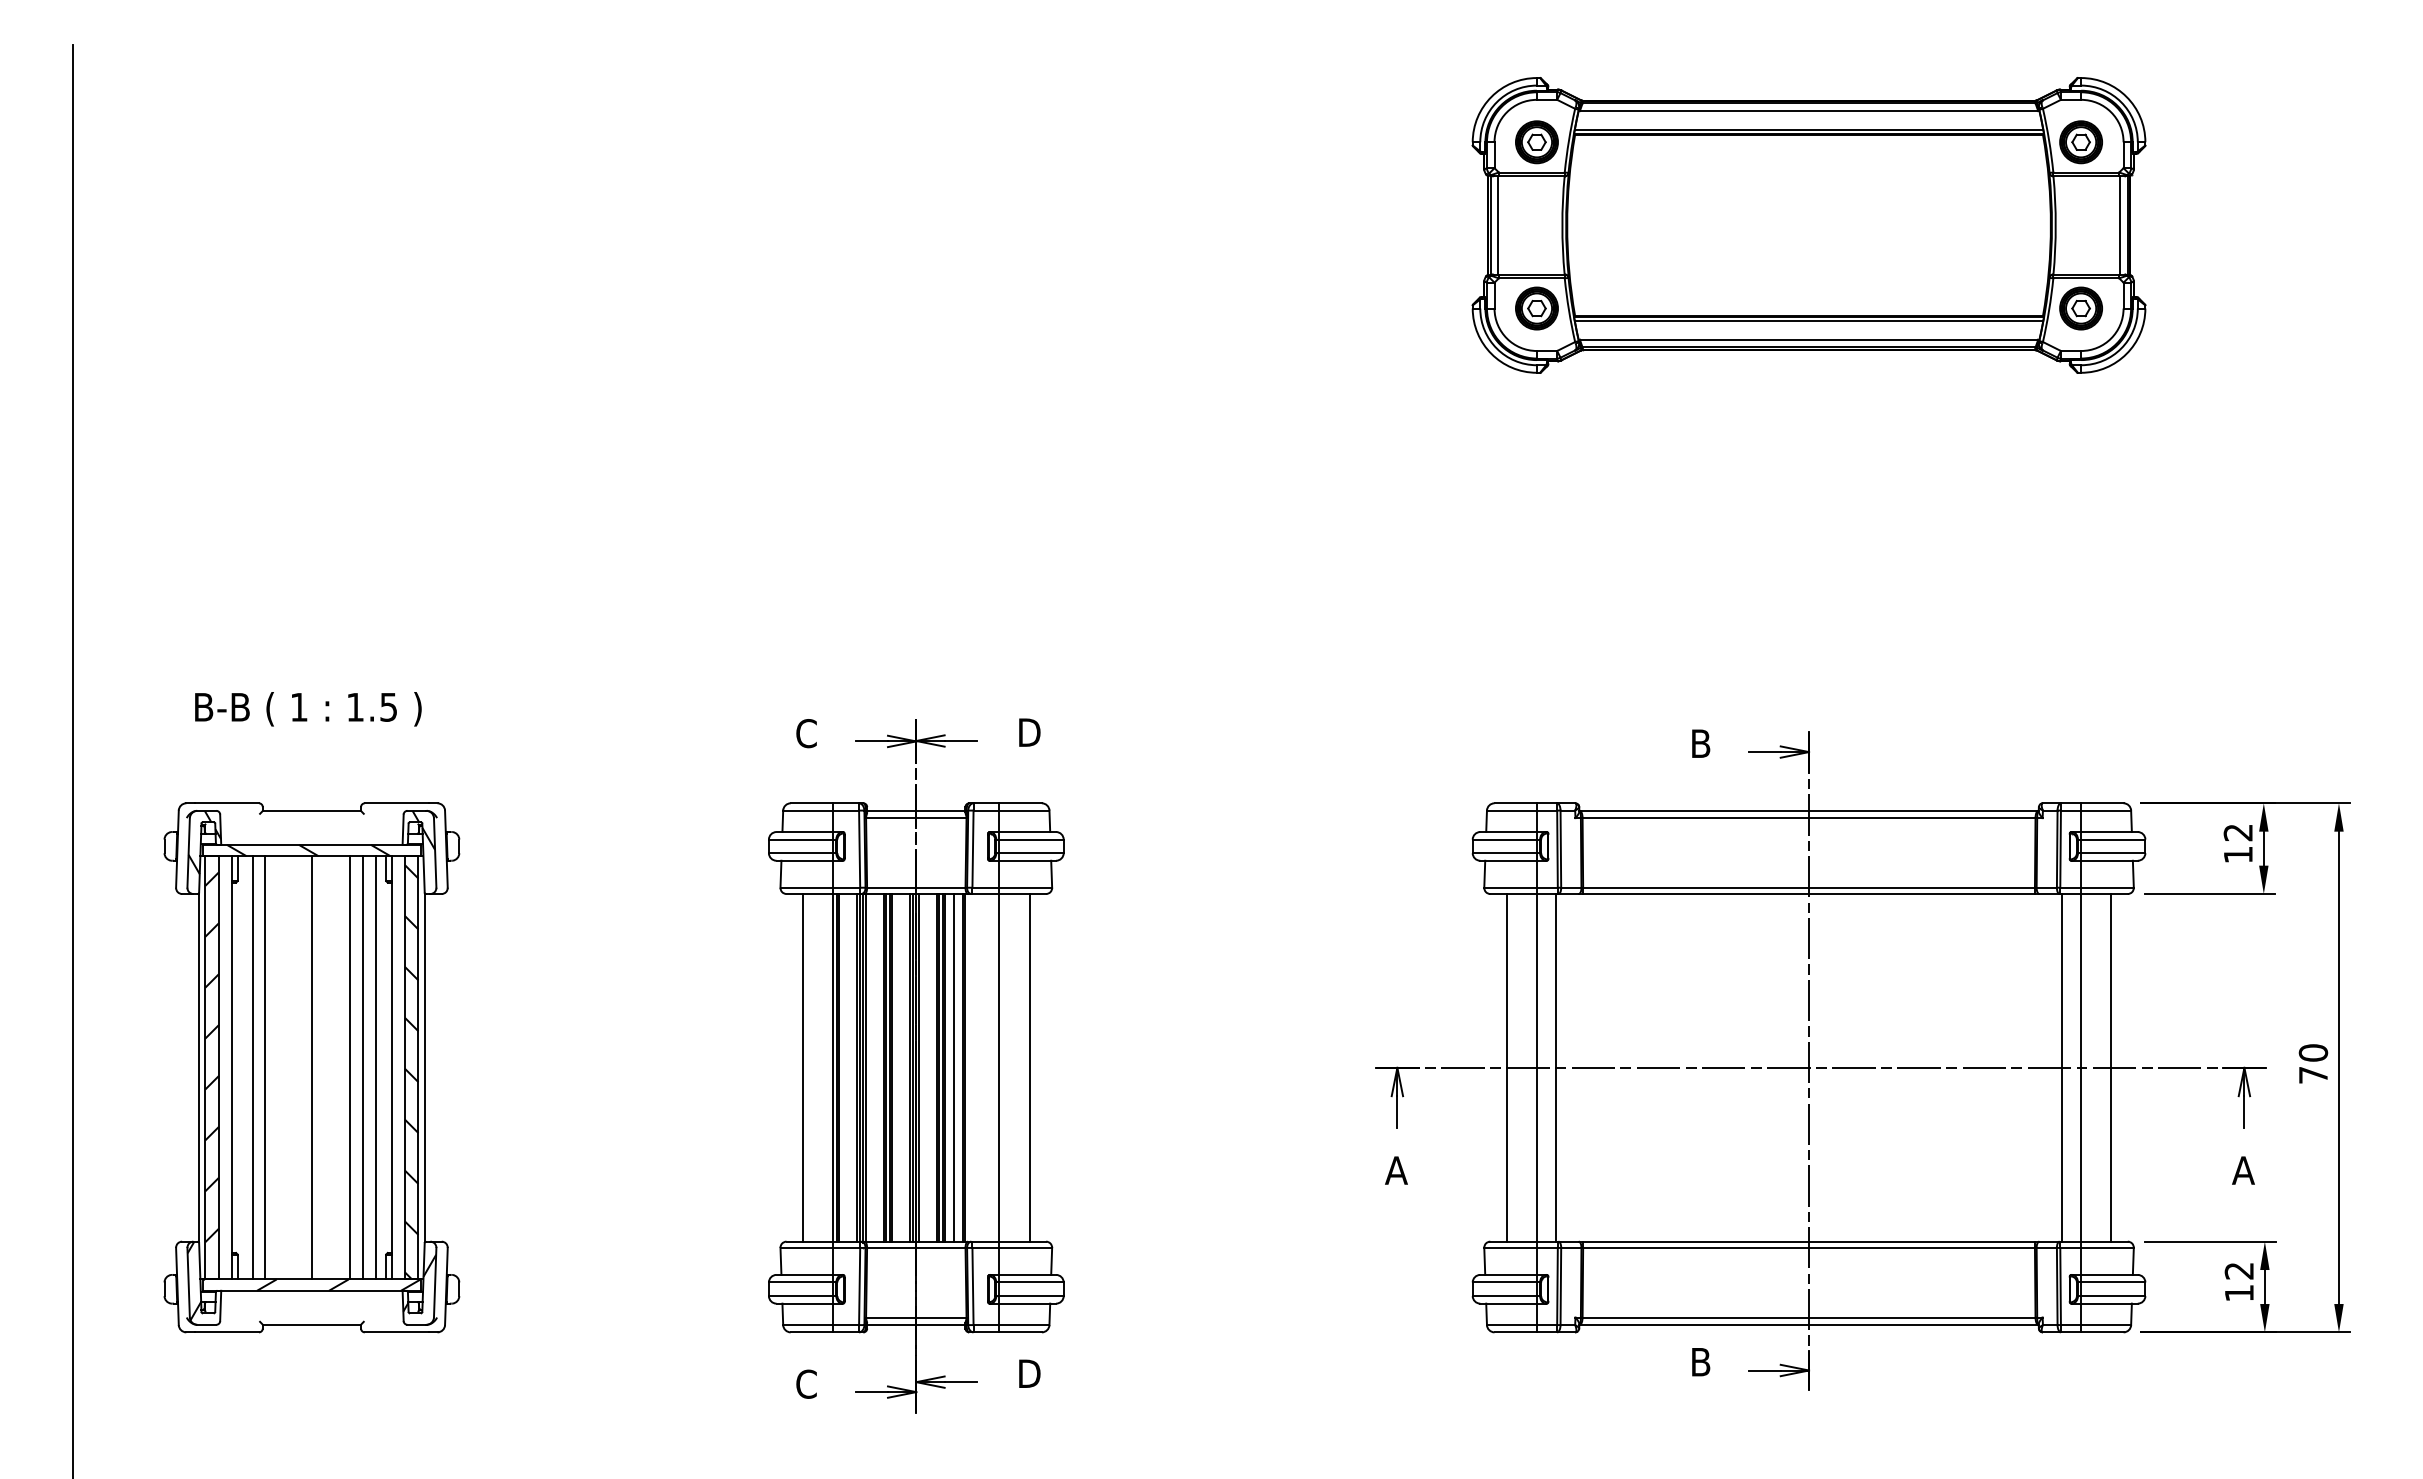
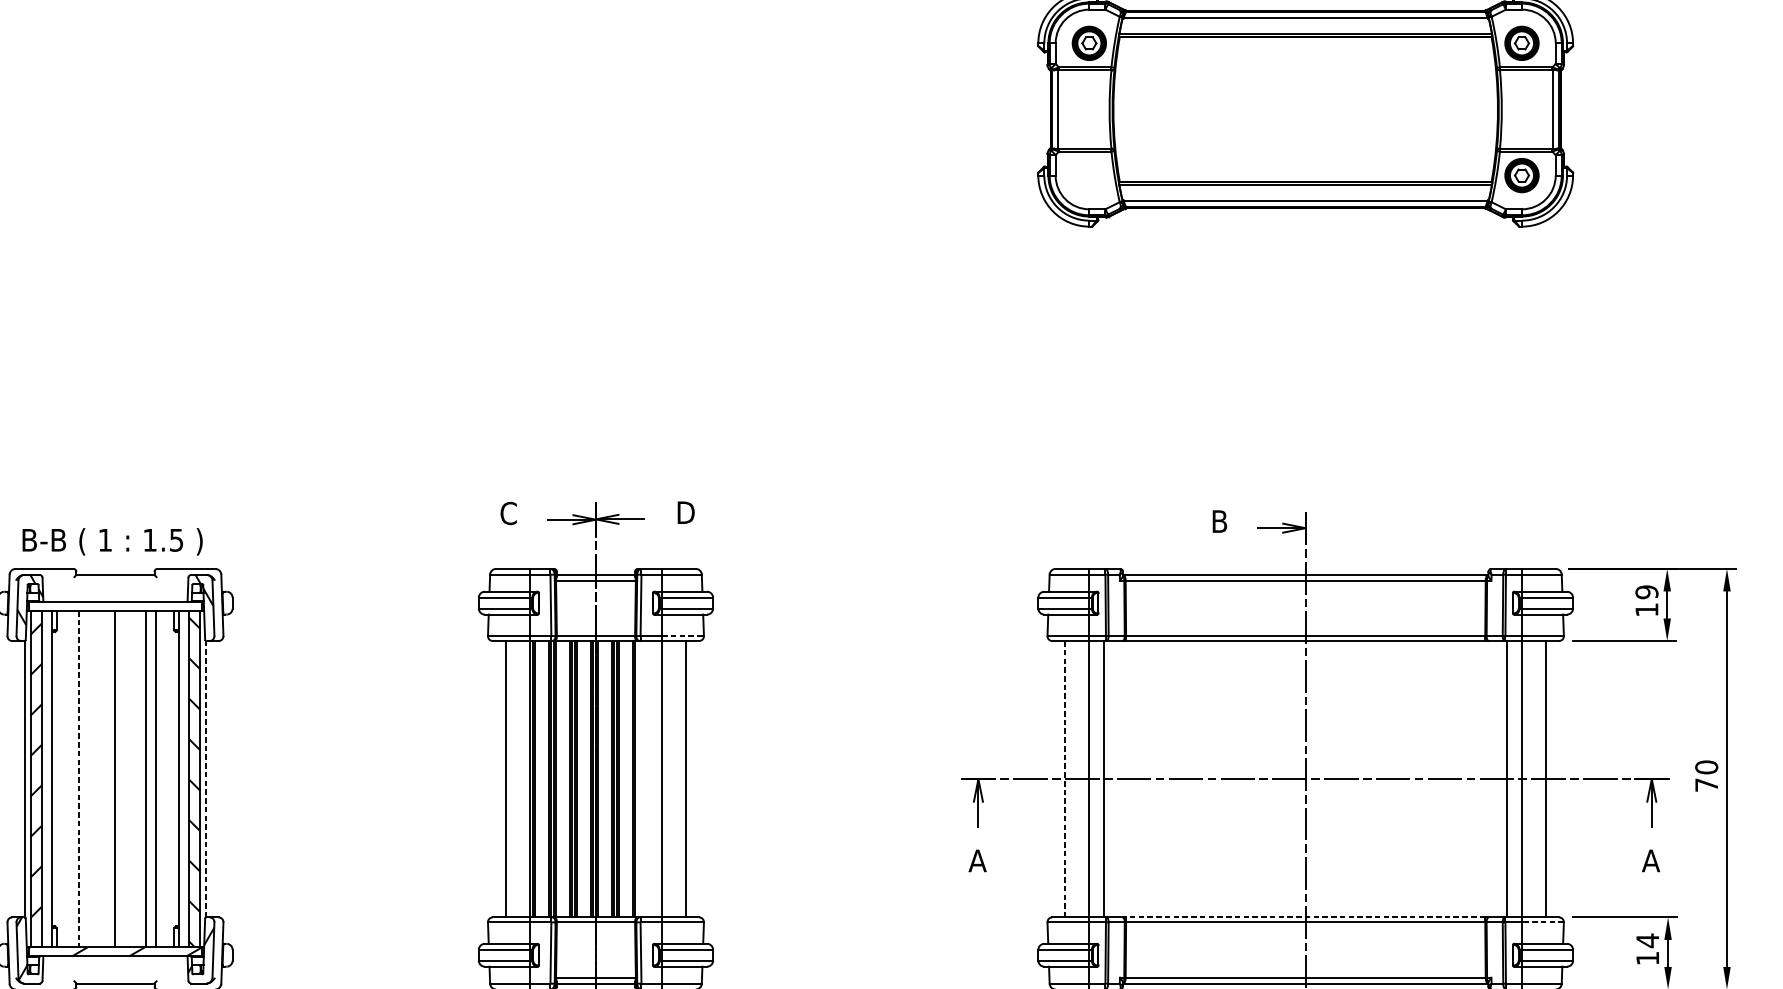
part: (1536, 308) -> (1089, 175), removed
text: (308, 709) -> (112, 542), moved
text: (2237, 832) -> (1646, 592), 12 -> 19
hatch: (308, 850) -> (112, 606), removed
line: (1026, 887) -> (683, 635), solid -> dashed
line: (252, 1067) -> (68, 778), removed
line: (265, 1067) -> (78, 778), solid -> dashed
line: (376, 1067) -> (166, 778), removed
line: (954, 1067) -> (626, 778), removed
line: (1506, 1067) -> (1065, 778), solid -> dashed
line: (425, 1068) -> (205, 779), solid -> dashed
line: (1809, 1241) -> (1306, 917), solid -> dashed
line: (2106, 1247) -> (1542, 922), solid -> dashed
text: (2238, 1270) -> (1647, 940), 12 -> 14

